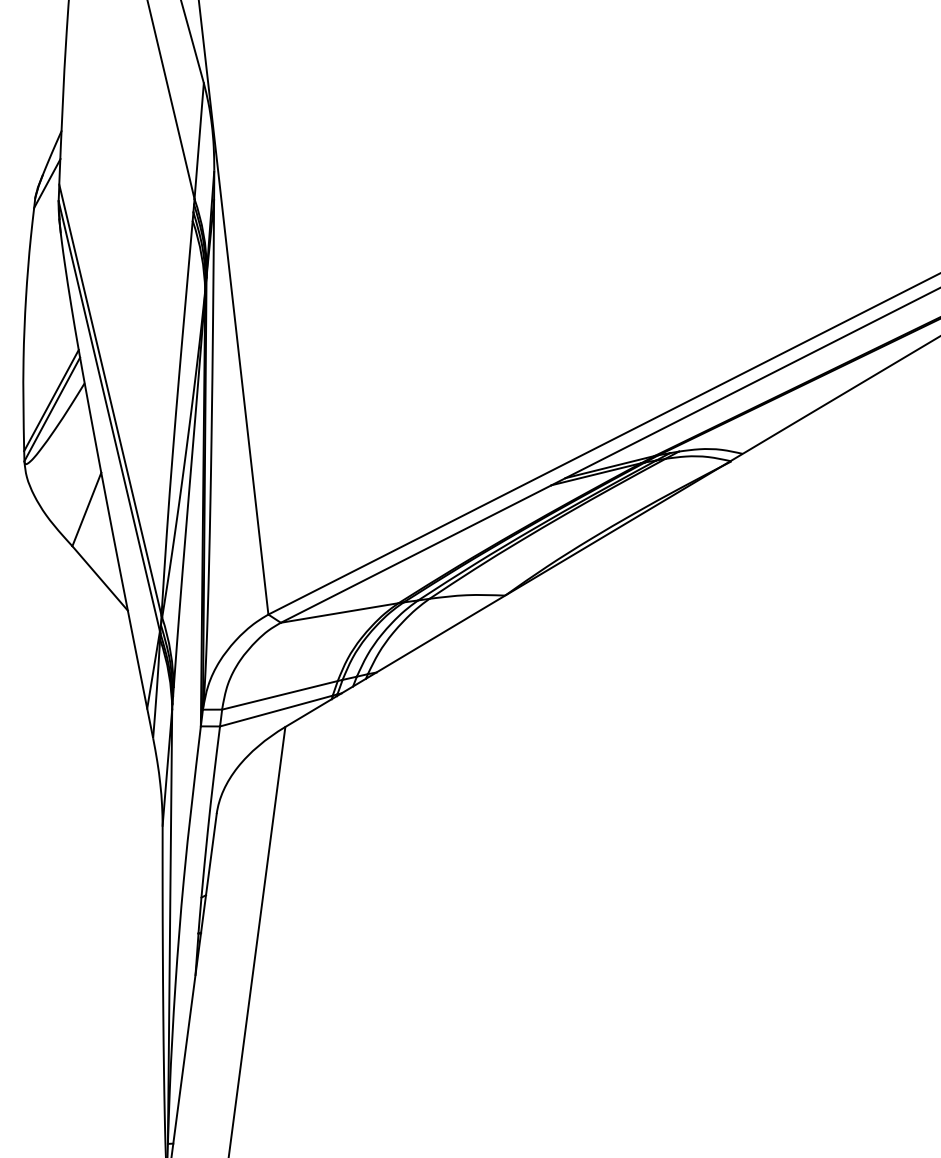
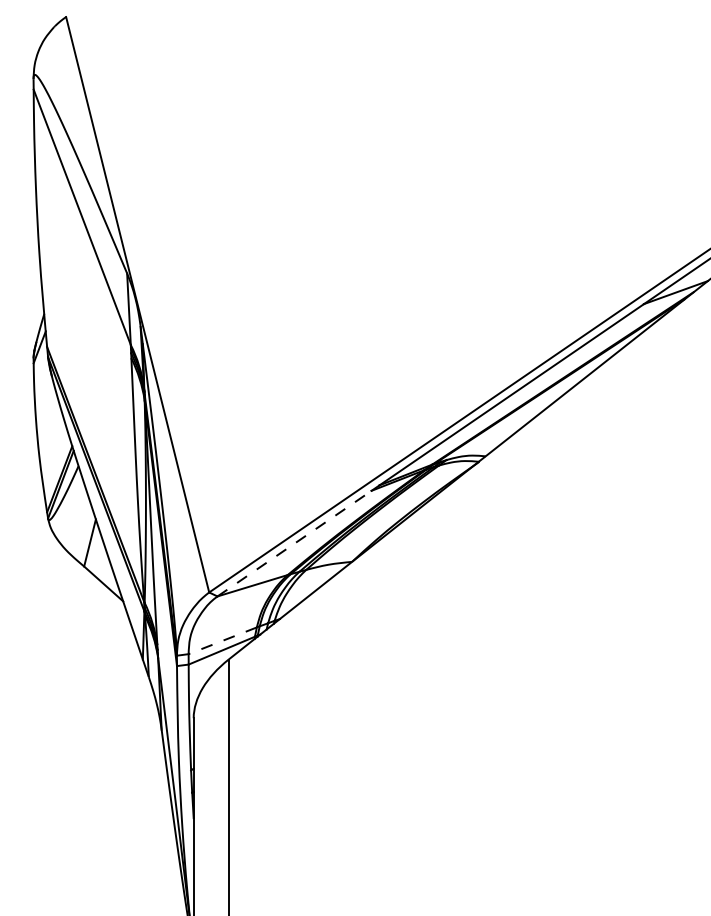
line: (416, 553) -> (294, 543), solid -> dashed
line: (279, 694) -> (222, 640), solid -> dashed

